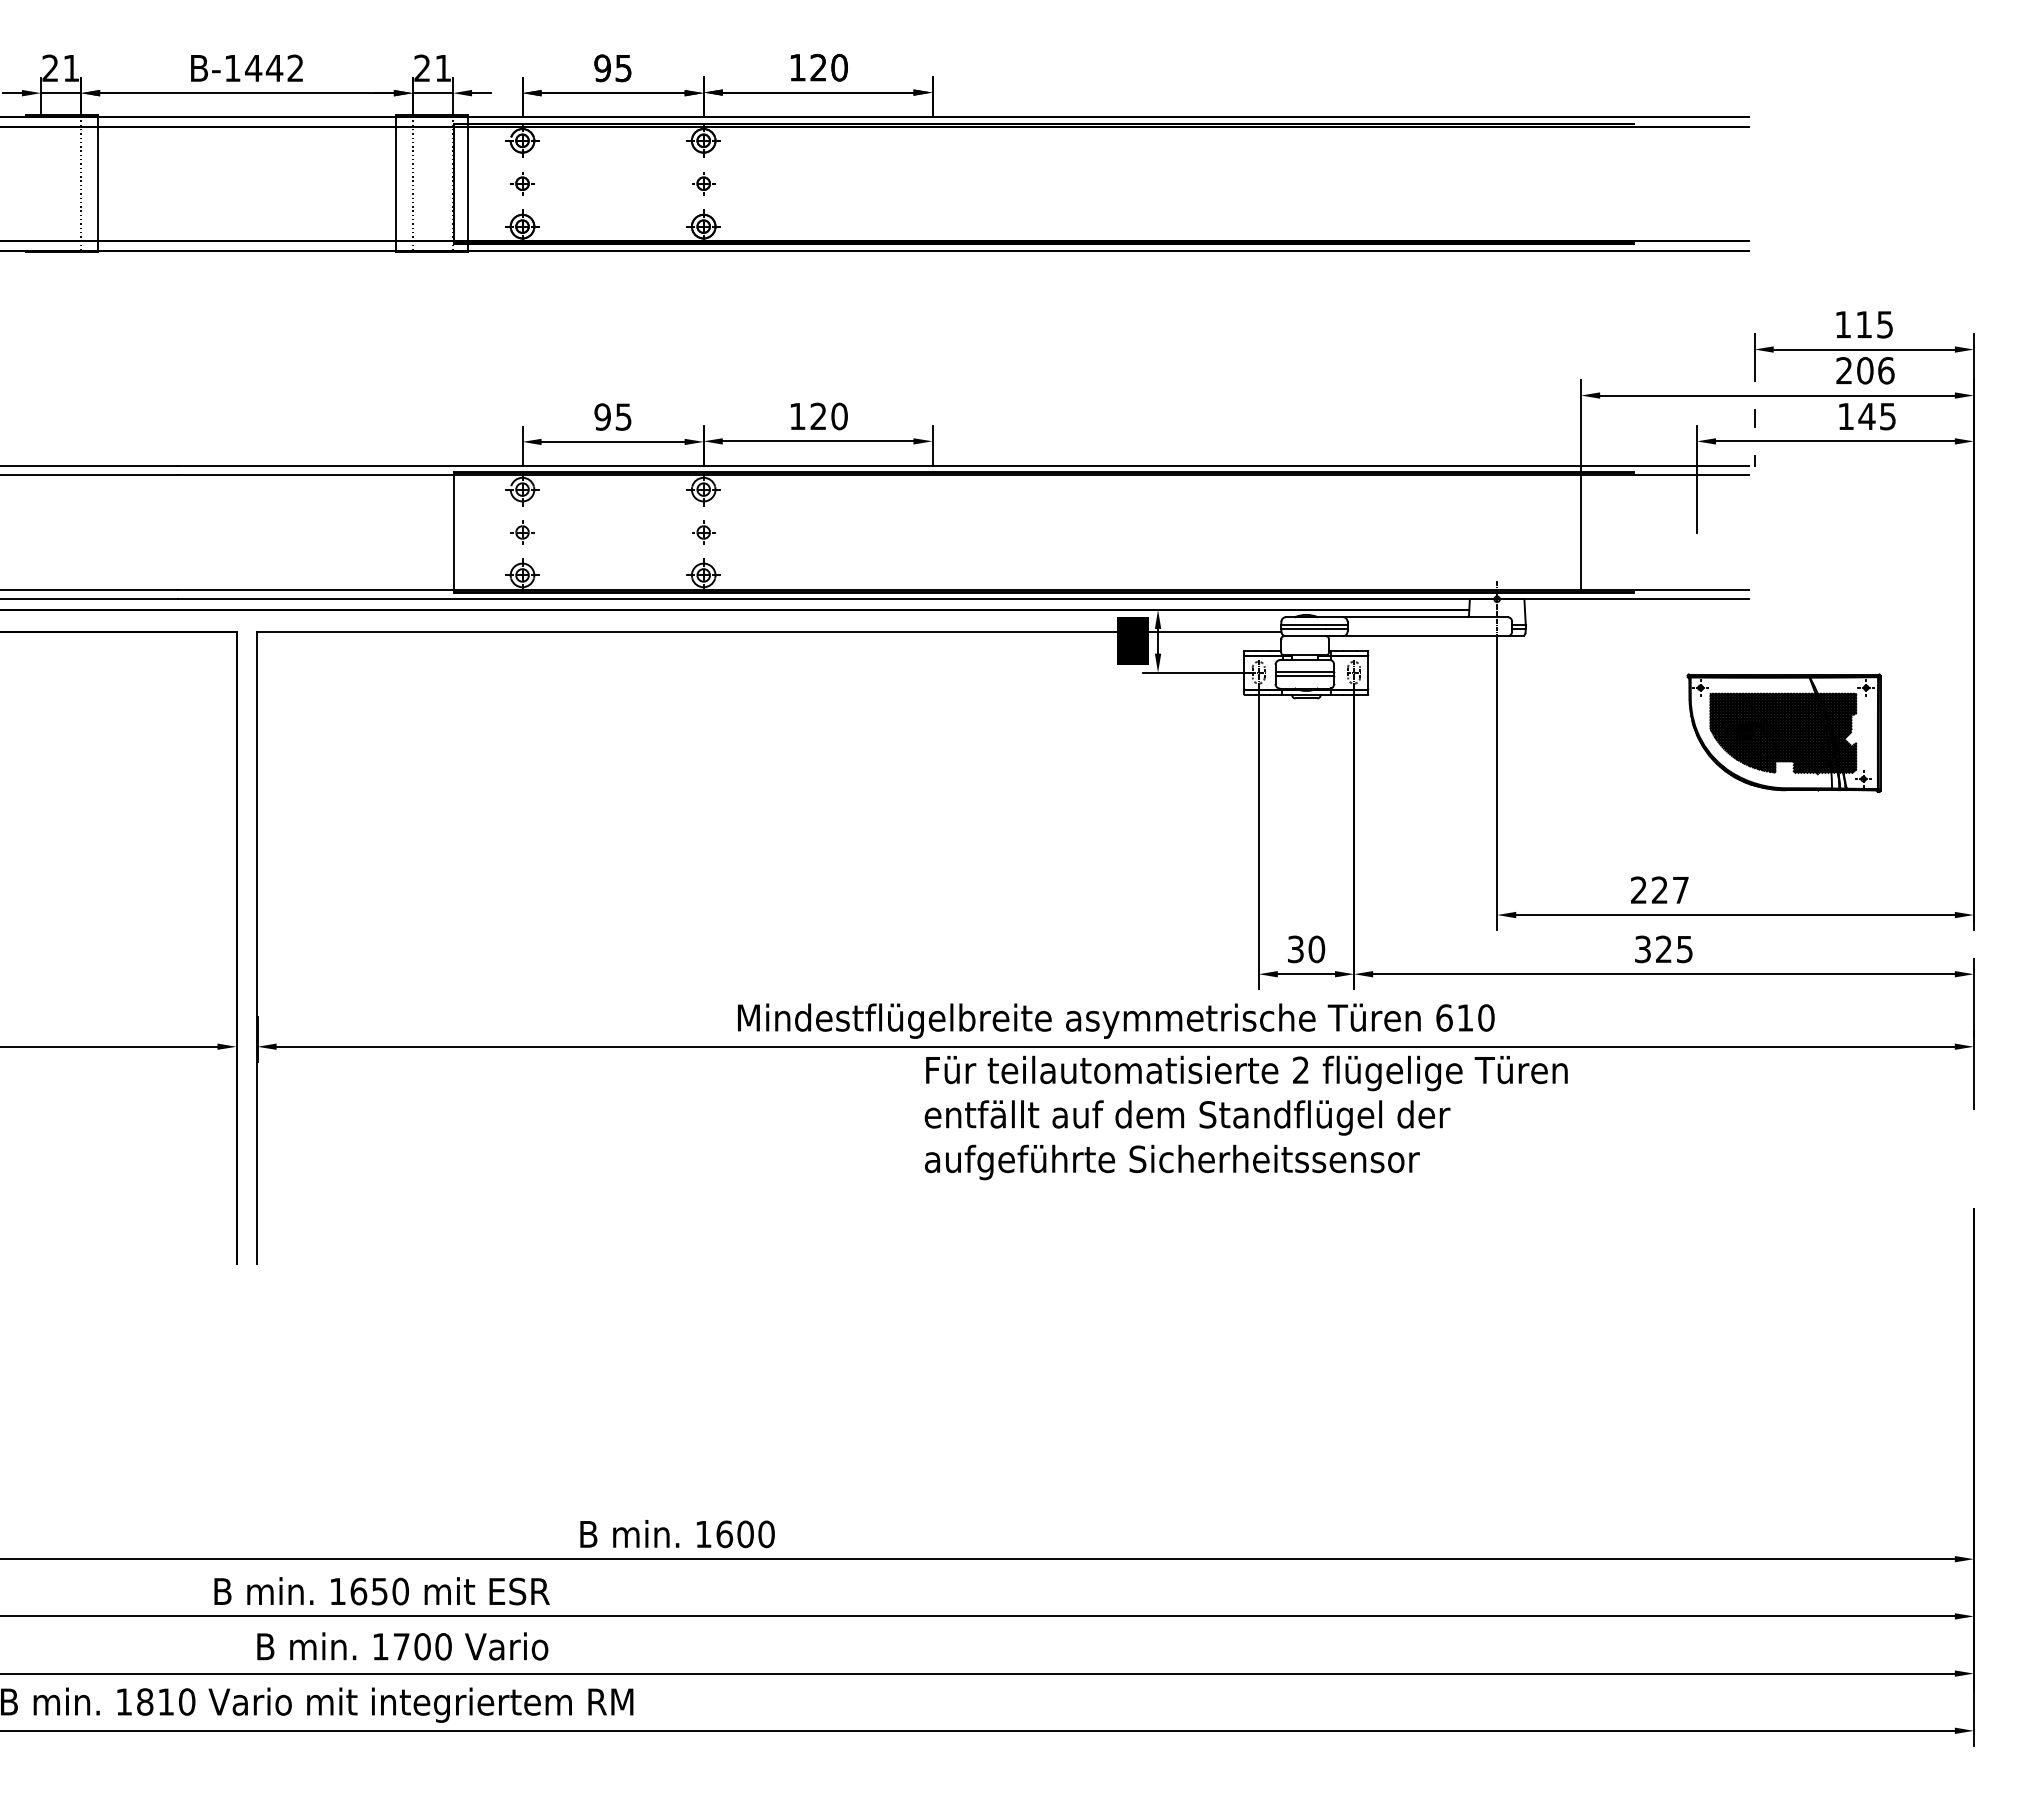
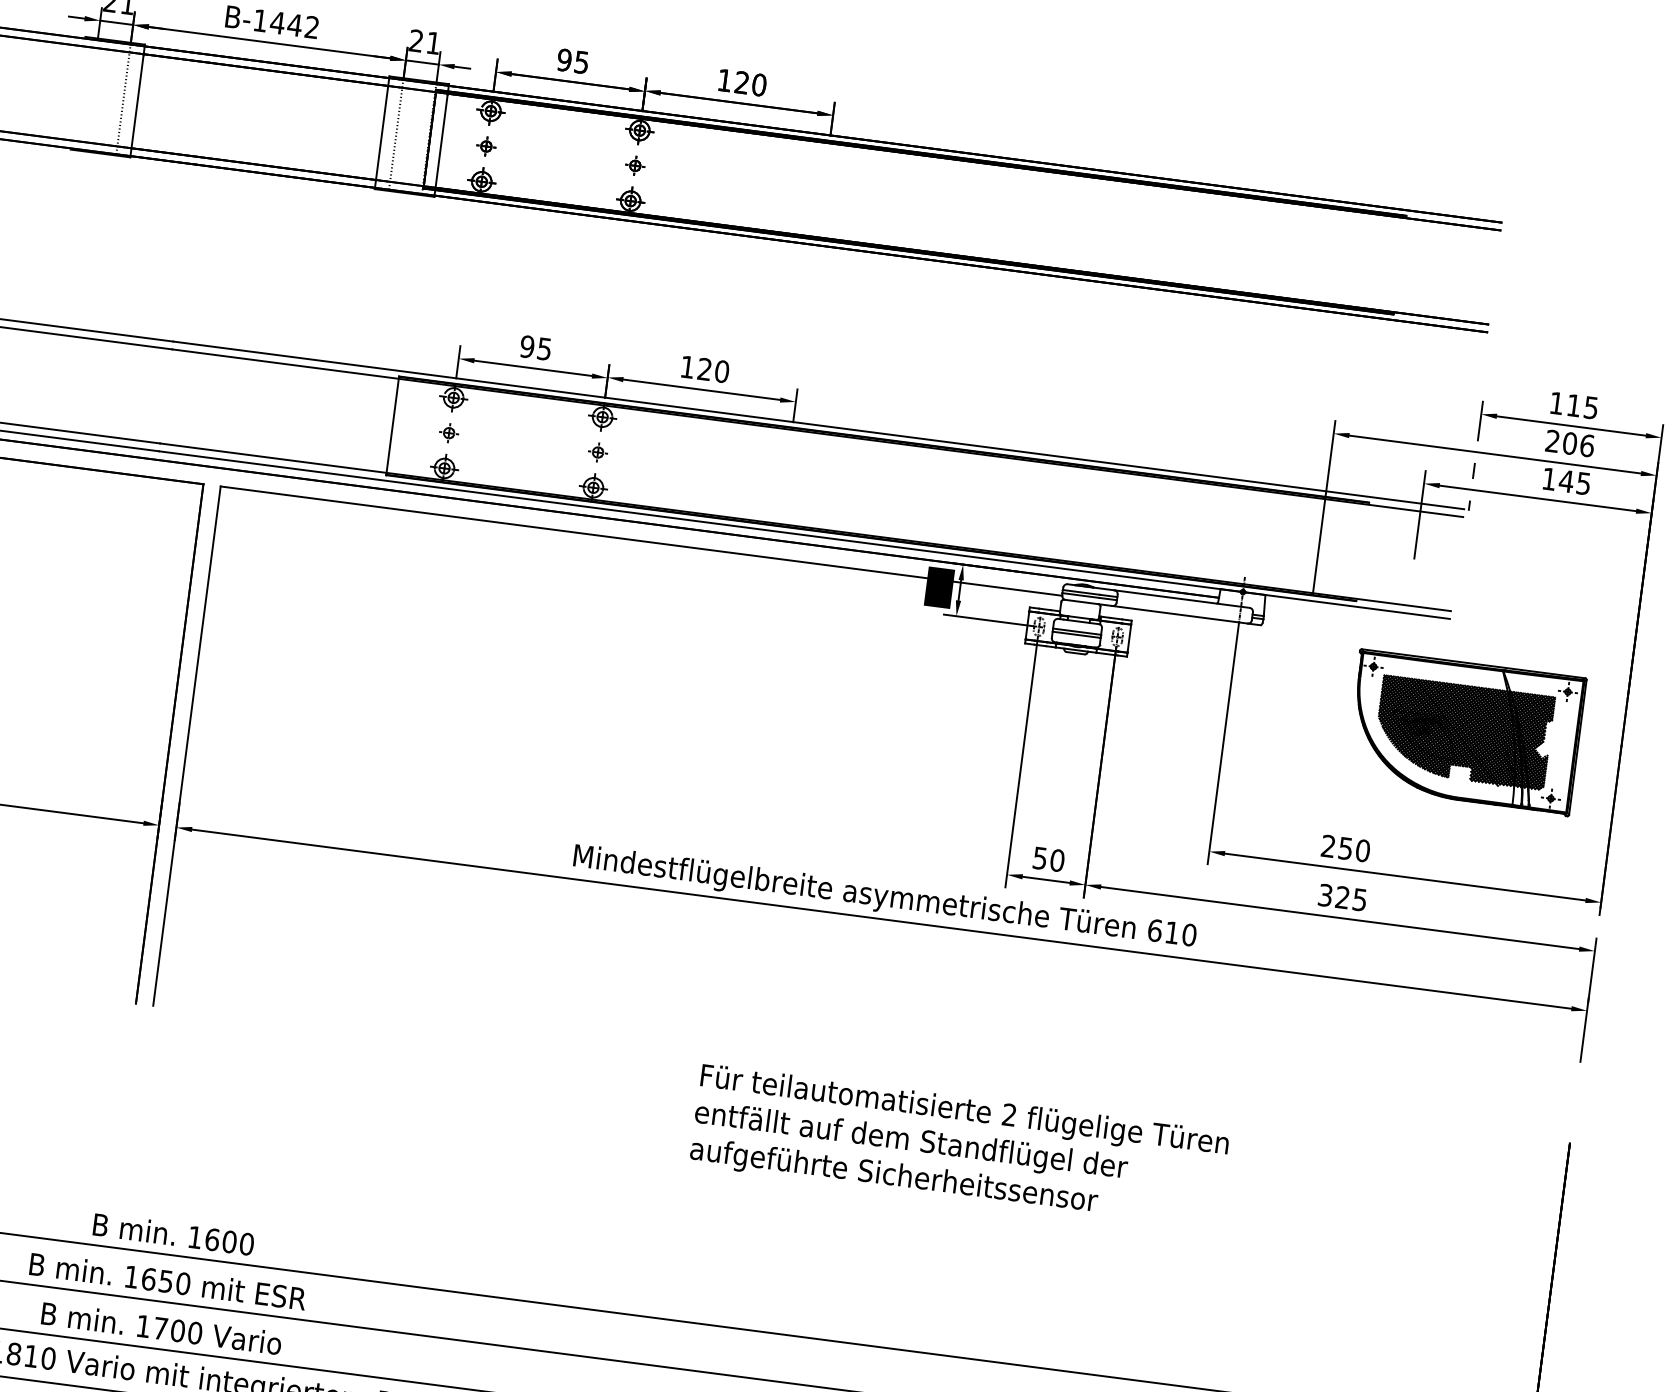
part: (1783, 733) -> (1464, 732), size x1.43
text: (1670, 890) -> (1354, 849), 227 -> 250
text: (1295, 948) -> (1040, 857), 30 -> 50
text: (1245, 1117) -> (958, 1147), moved
text: (677, 1534) -> (173, 1234), moved
text: (381, 1591) -> (167, 1281), moved
text: (402, 1646) -> (161, 1328), moved

